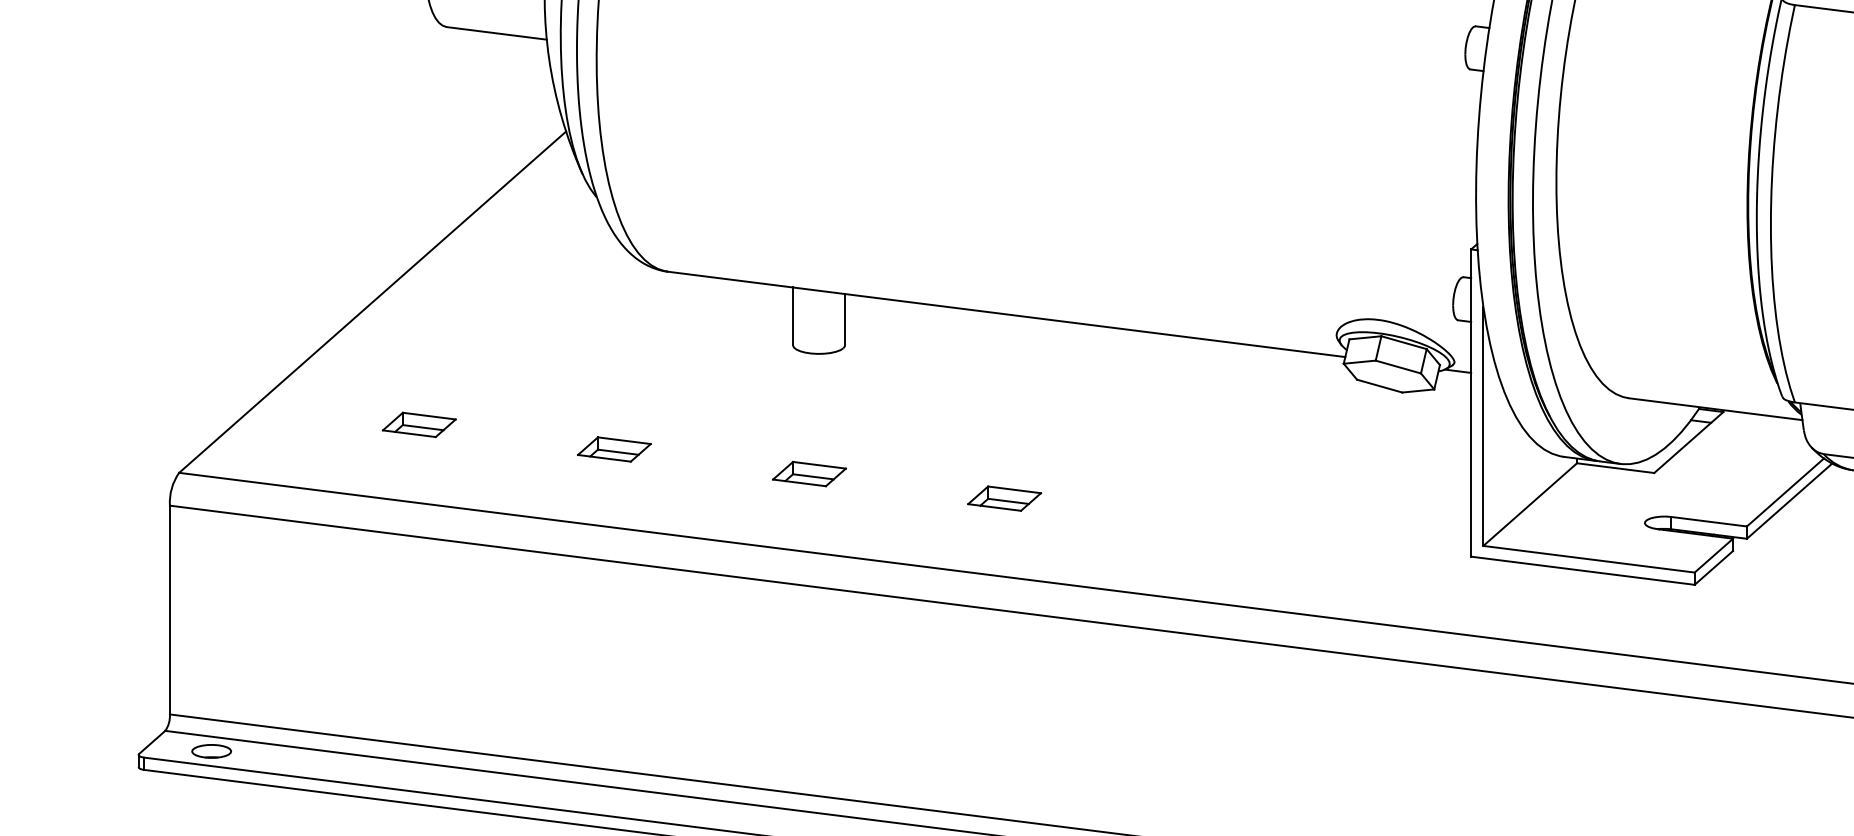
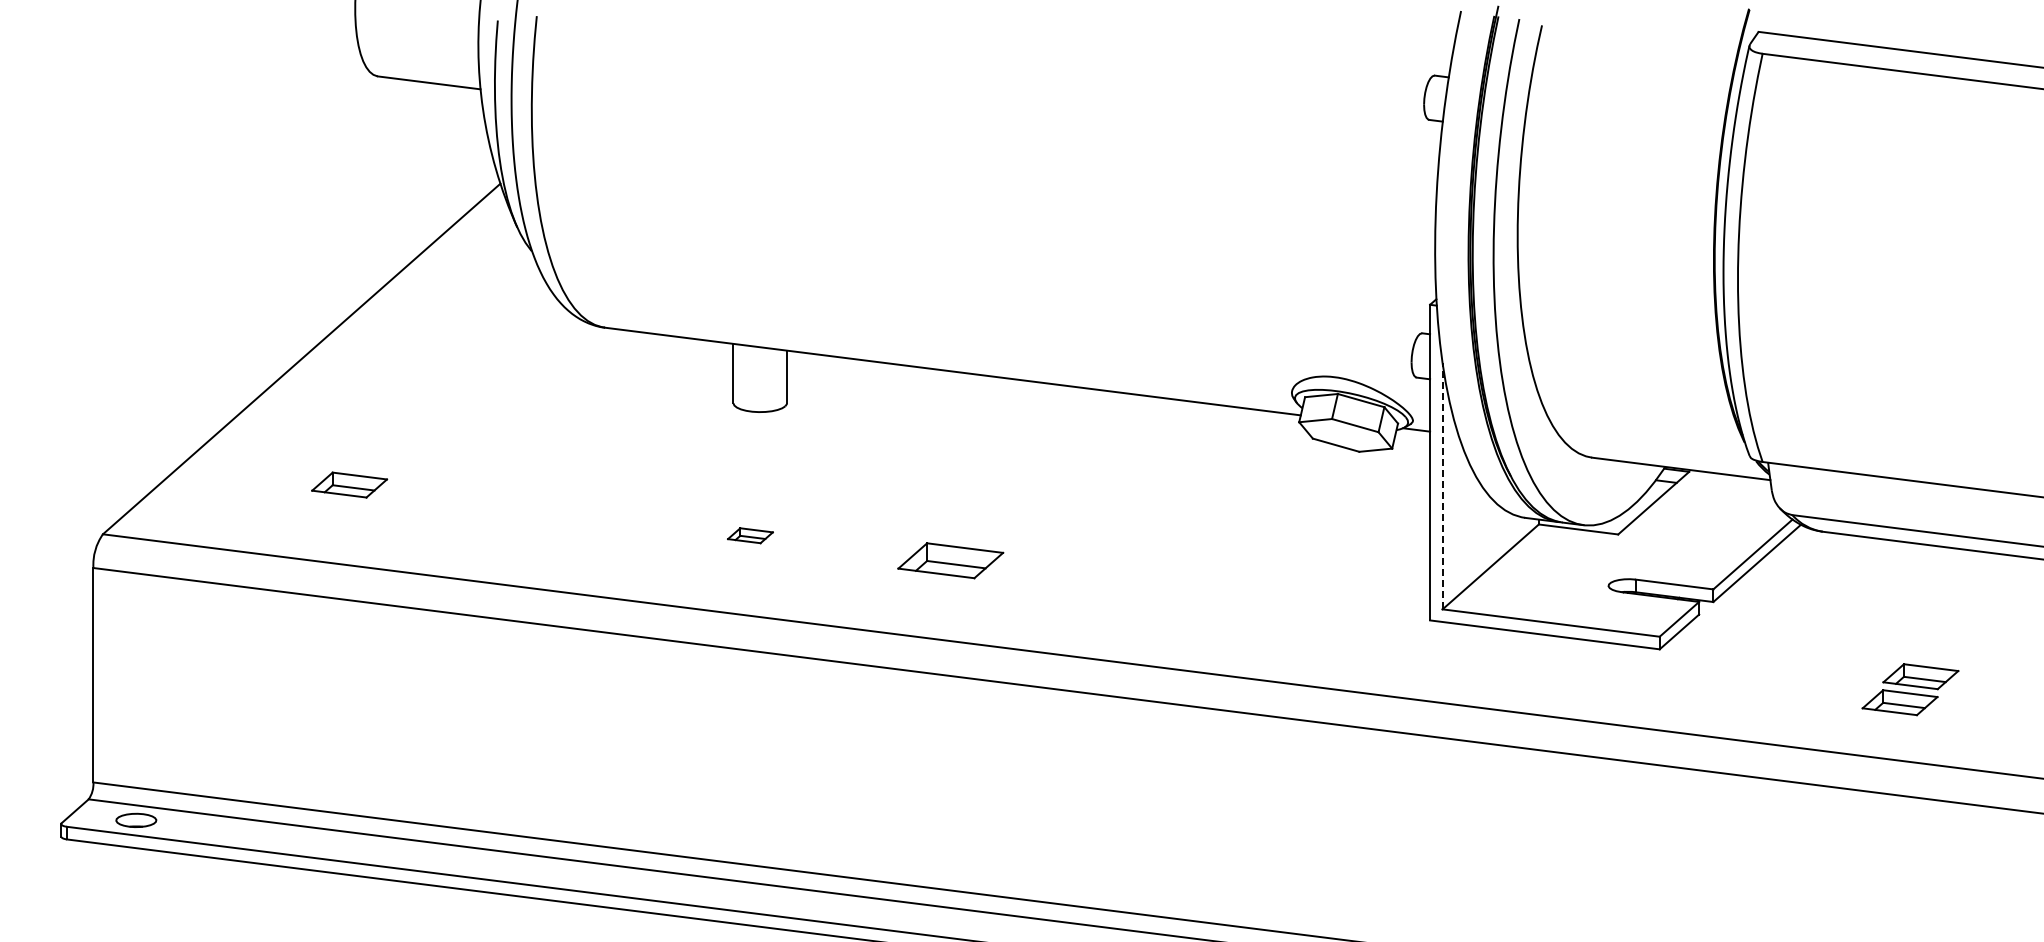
line: (1483, 426) -> (1442, 486), solid -> dashed
part: (613, 448) -> (549, 509), removed
part: (809, 474) -> (750, 535), size x0.6
part: (1004, 498) -> (950, 560), size x1.4

